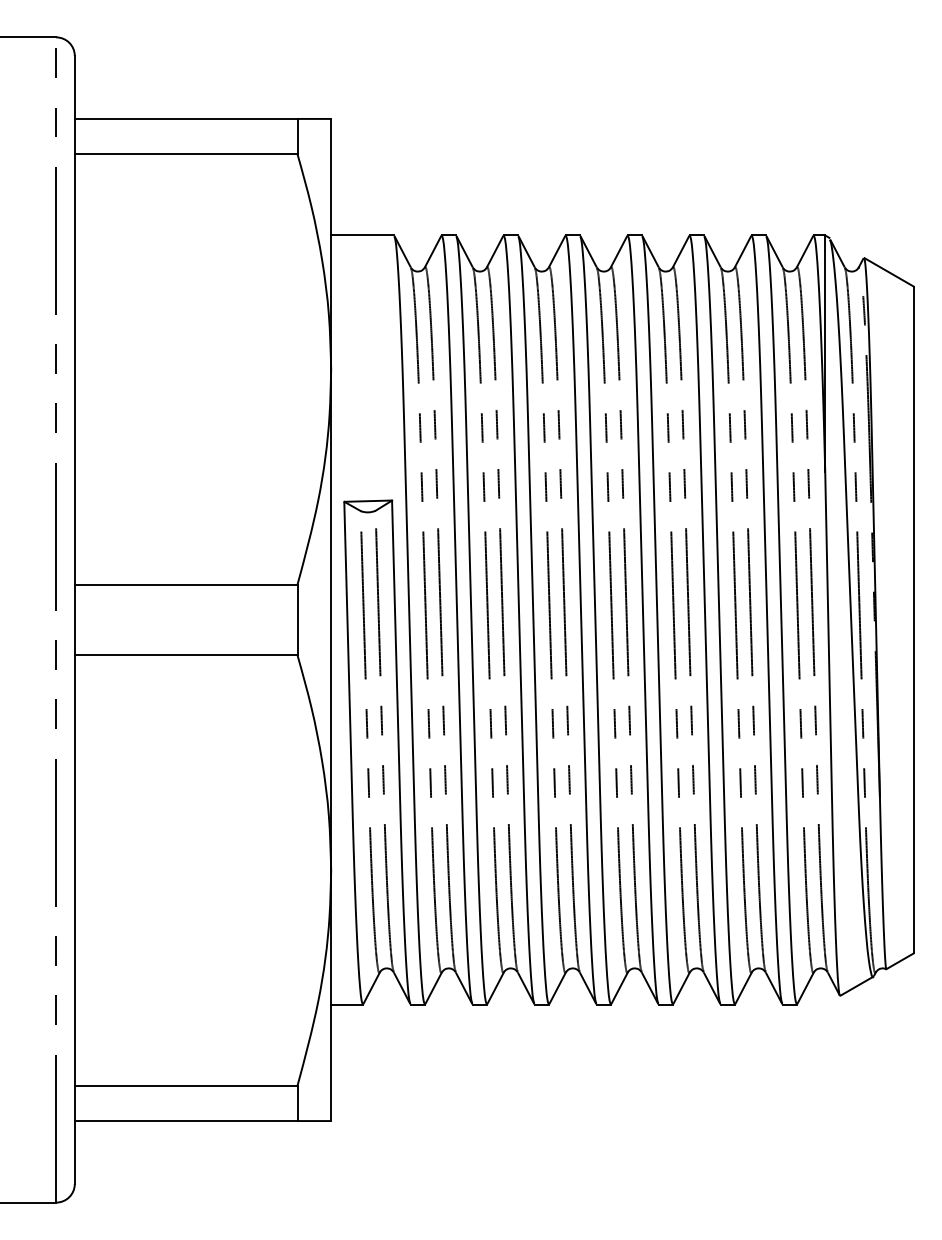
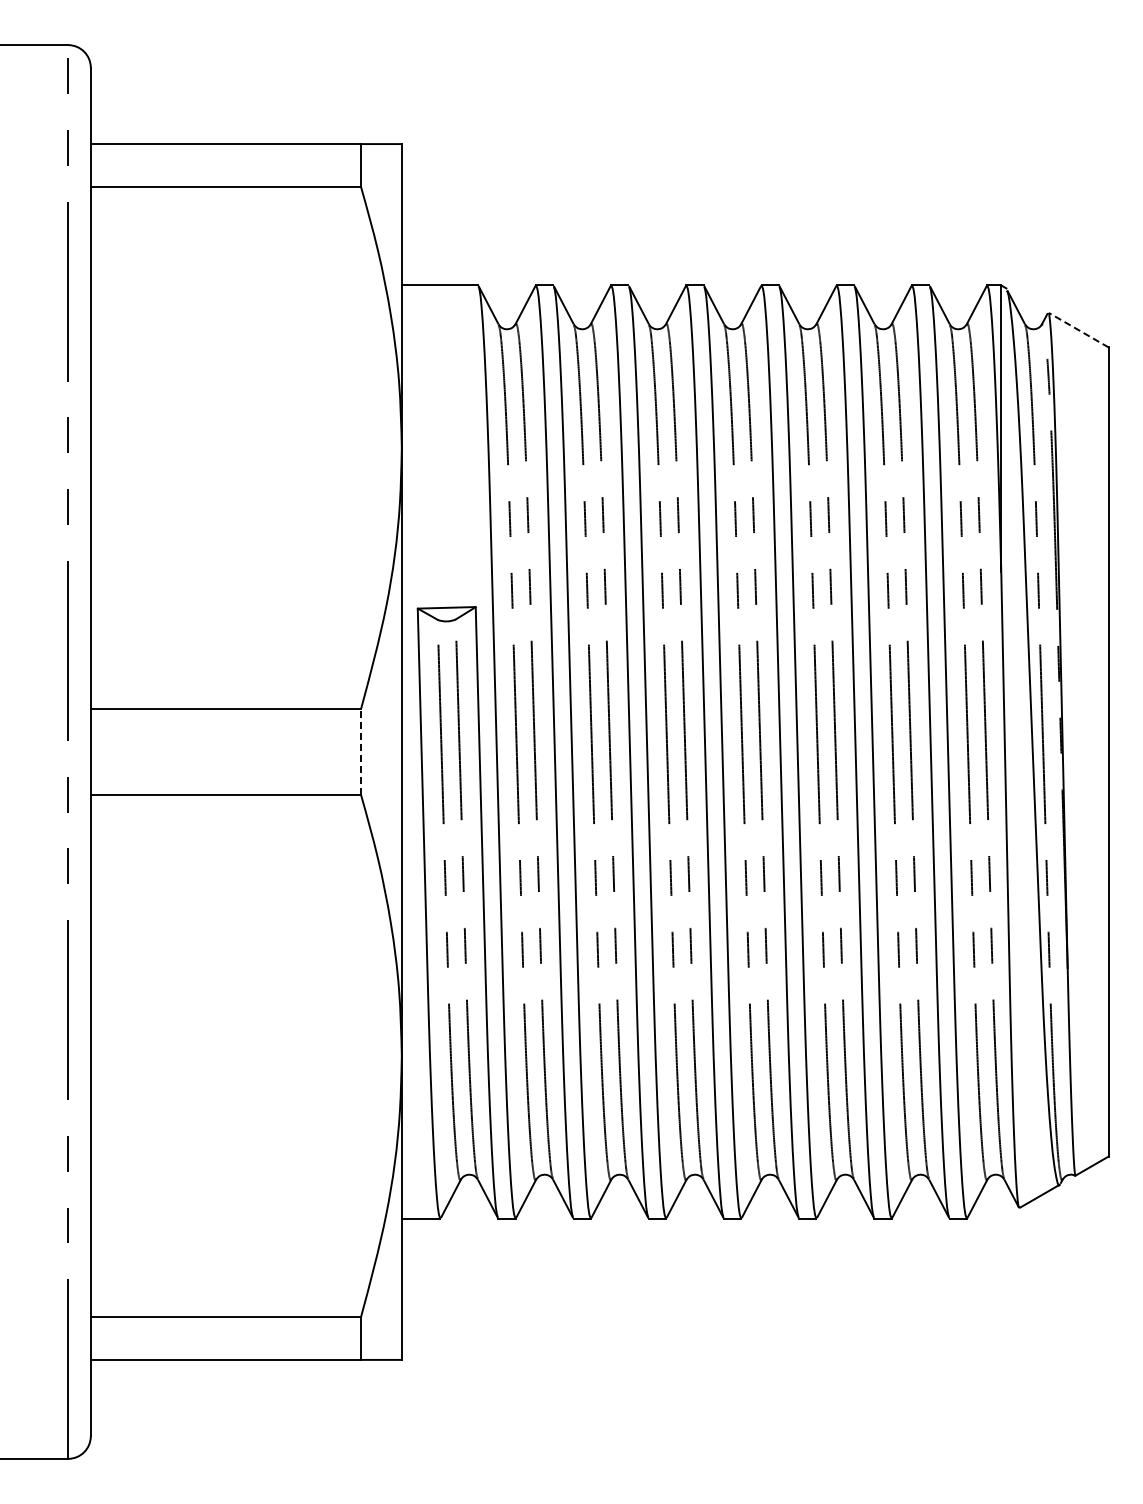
line: (888, 272) -> (1078, 330), solid -> dashed
line: (297, 619) -> (361, 751), solid -> dashed

